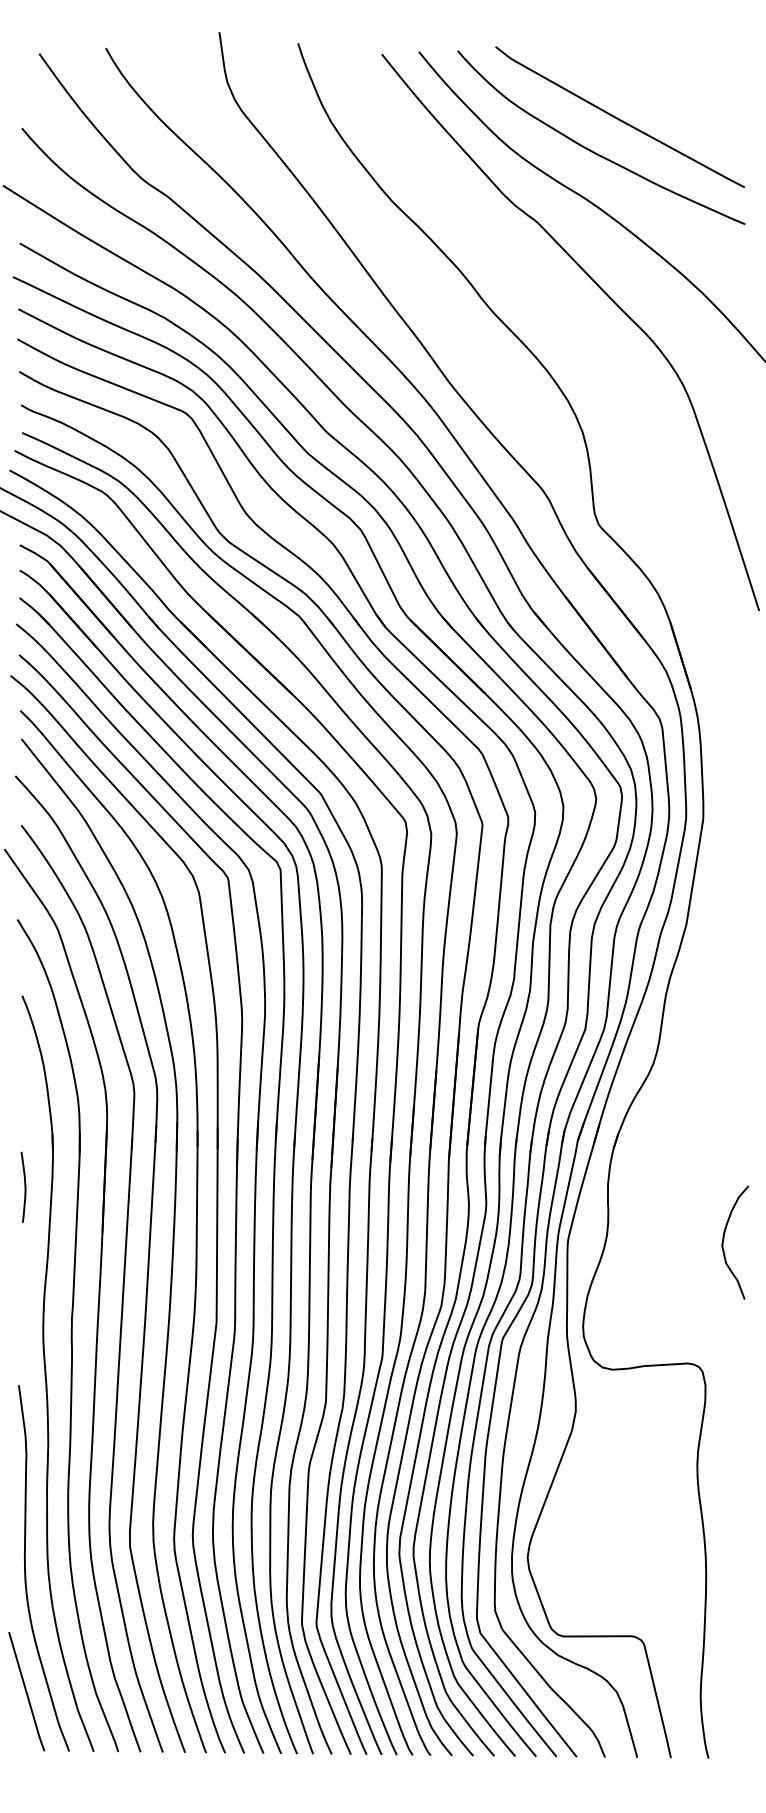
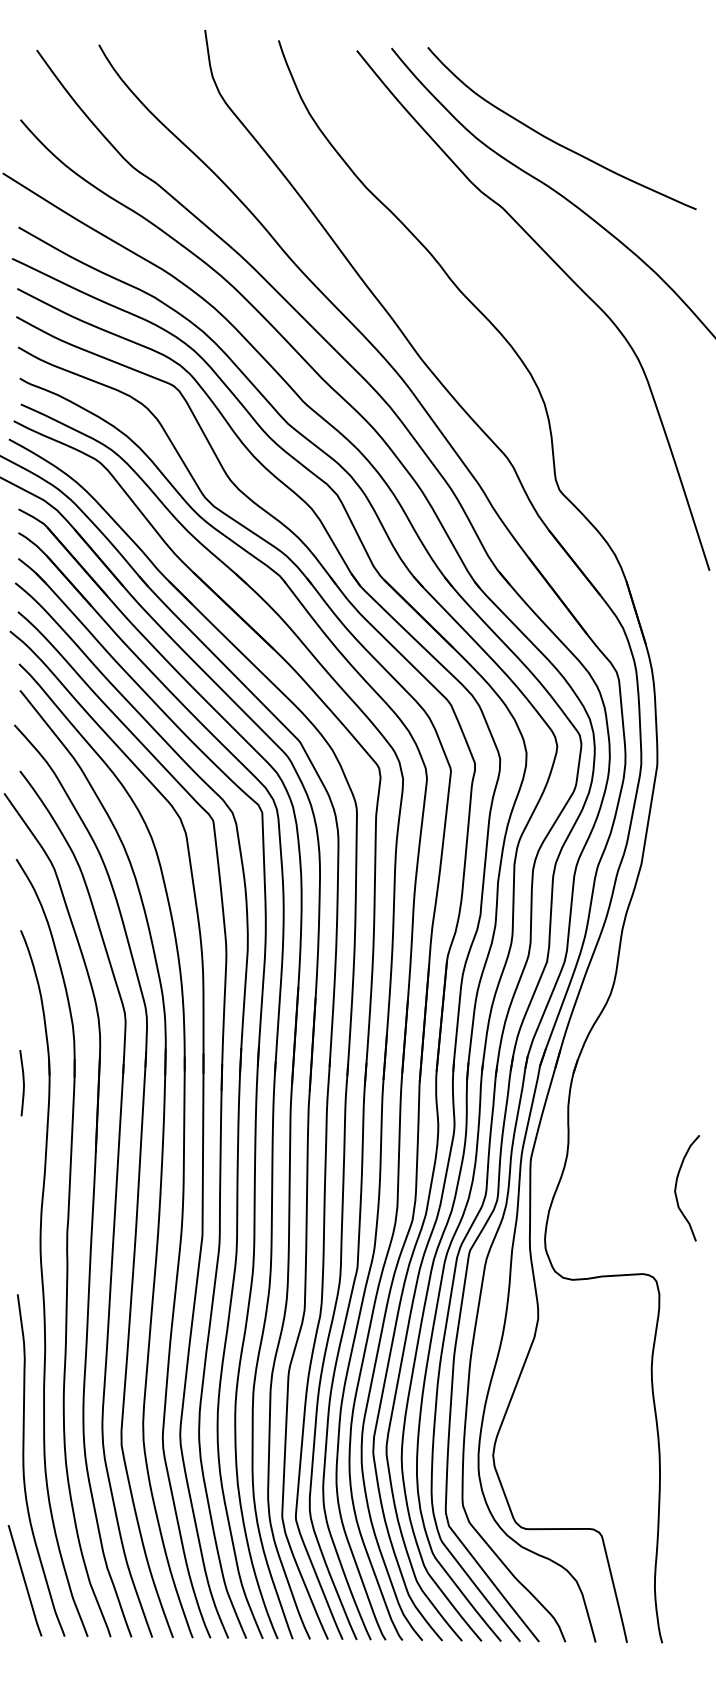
curve: (619, 118) -> (579, 110), removed
curve: (24, 1186) -> (22, 1082), moved
curve: (724, 1239) -> (677, 1185), moved

